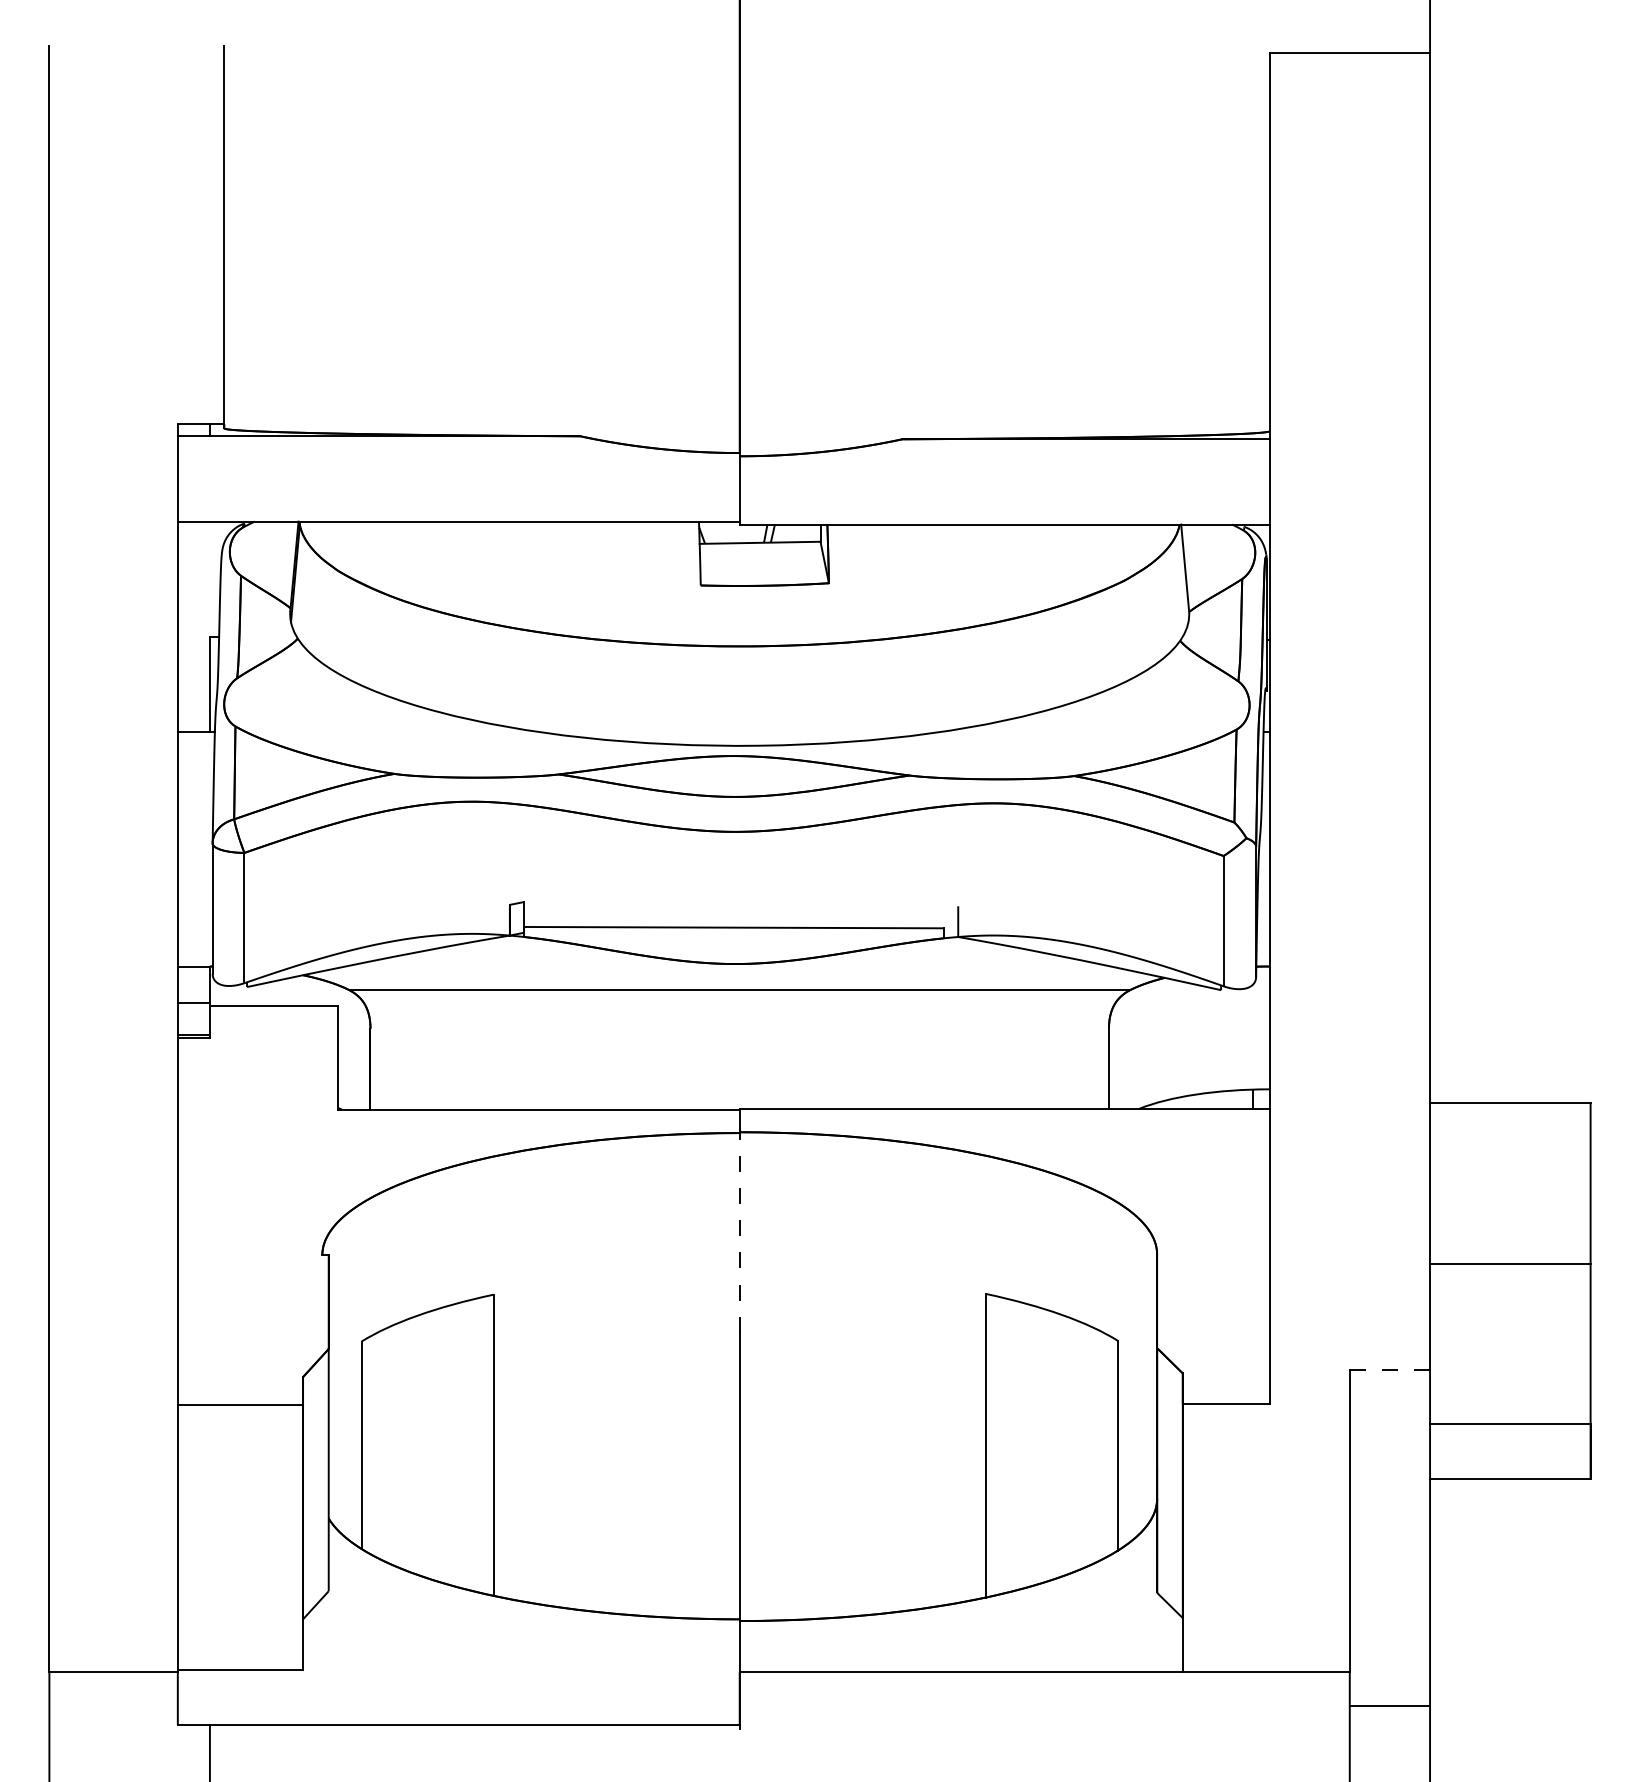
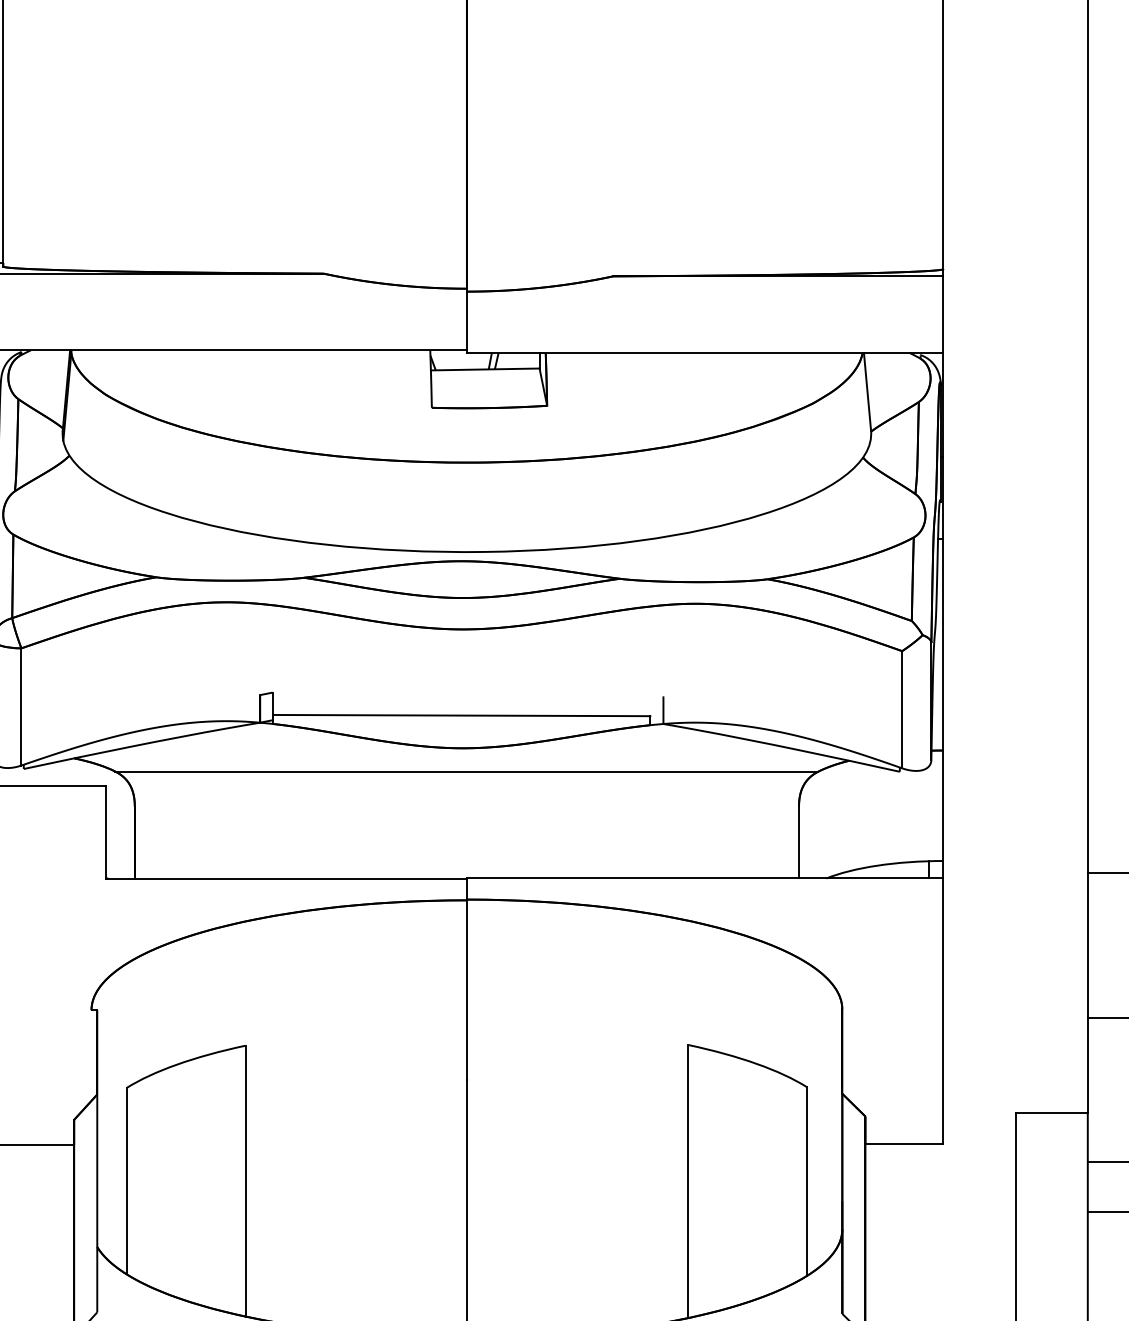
line: (739, 1232) -> (466, 989), dashed -> solid
line: (1389, 1369) -> (1051, 1112), dashed -> solid

